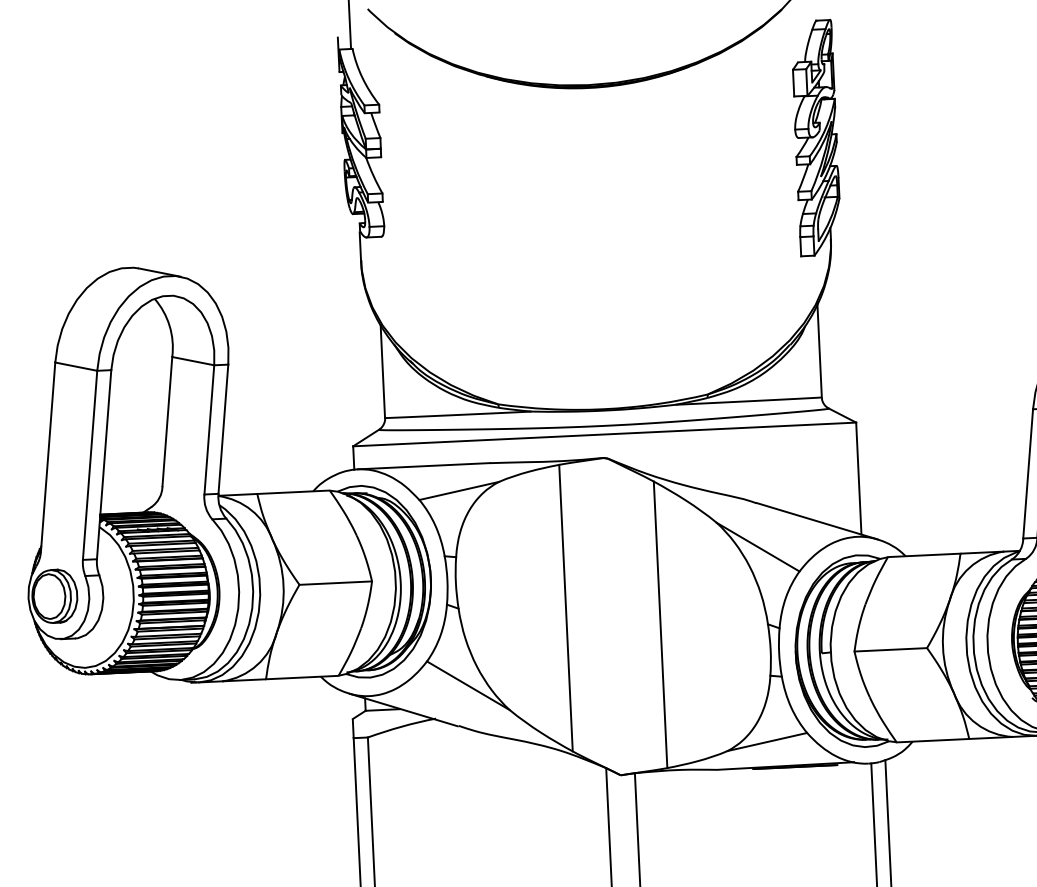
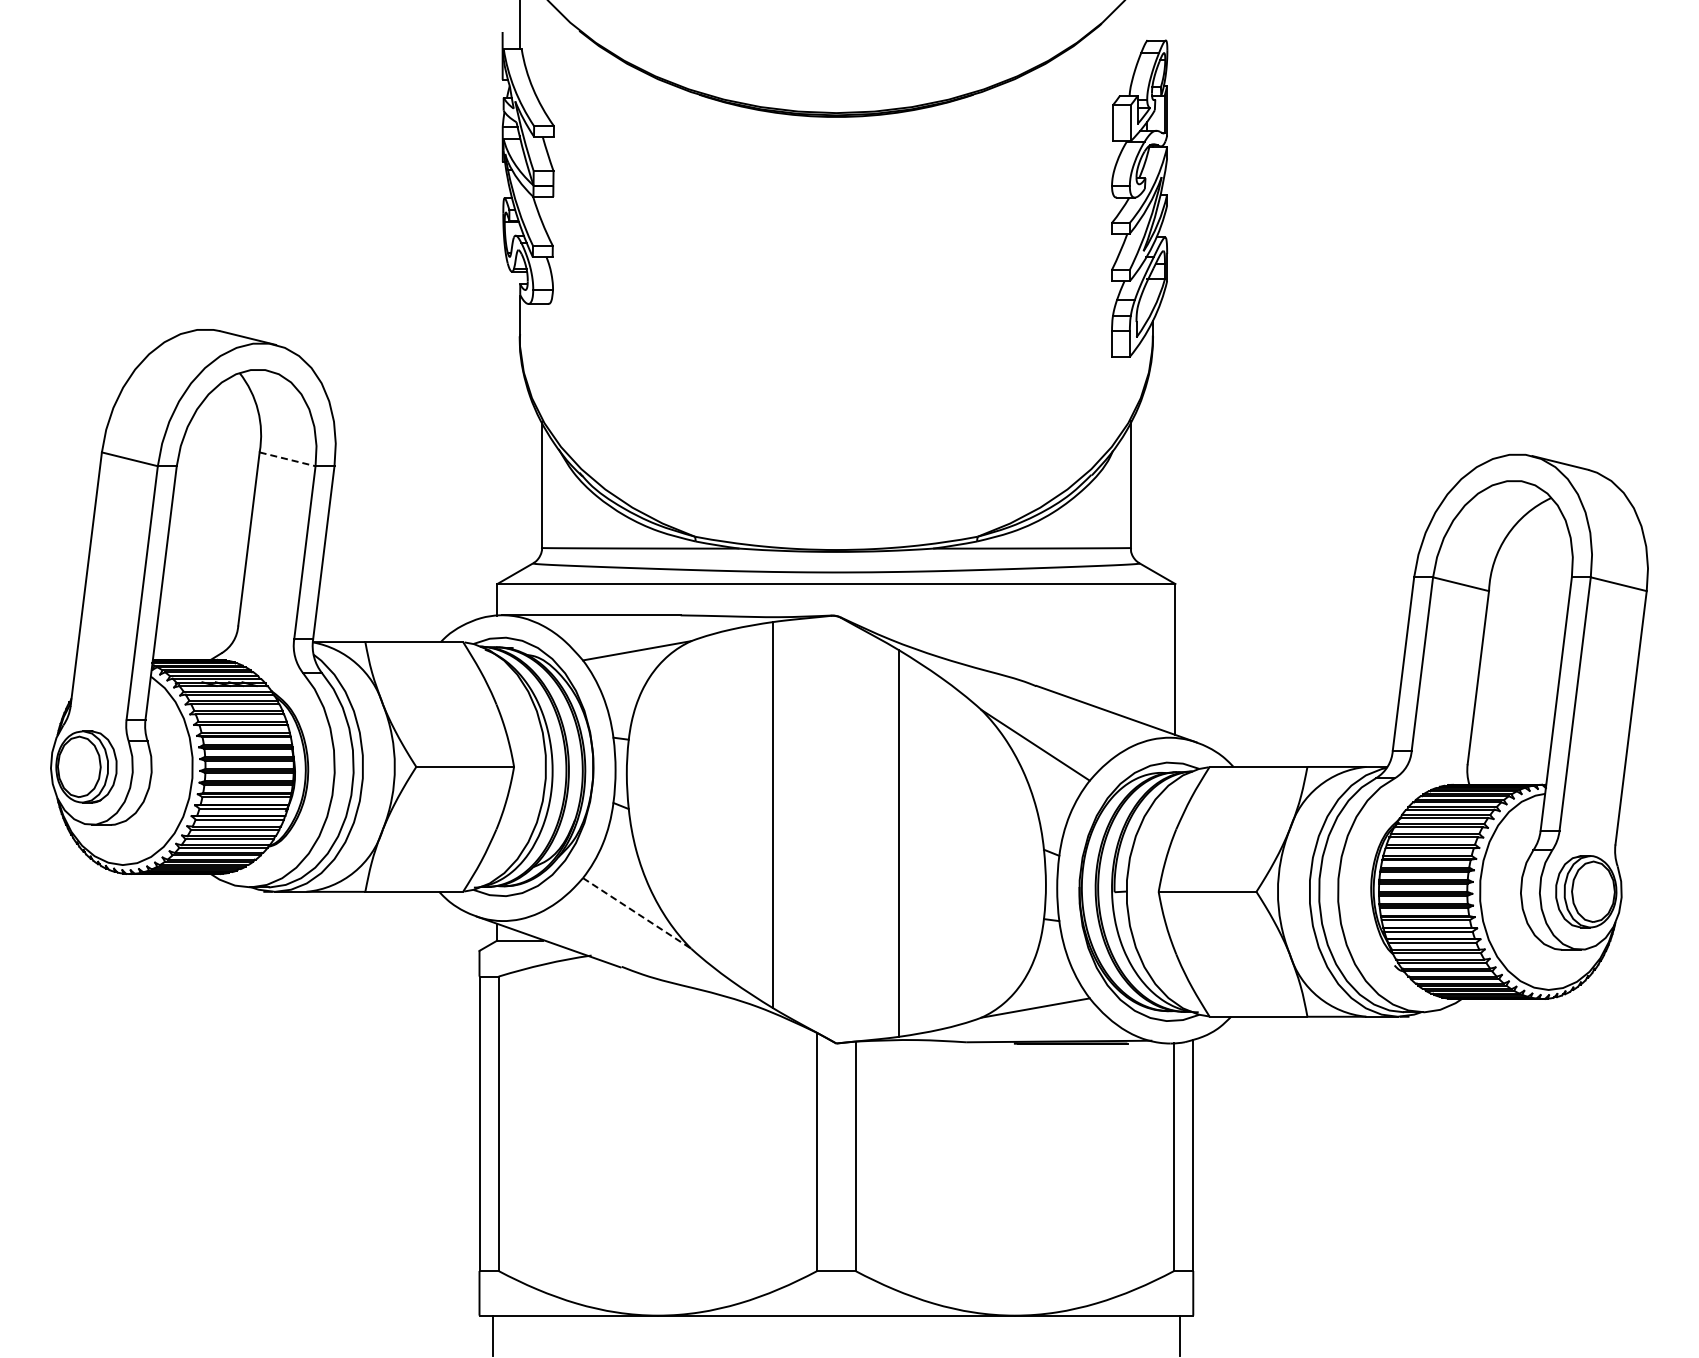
line: (193, 361) -> (287, 459), solid -> dashed
line: (468, 685) -> (637, 913), solid -> dashed

